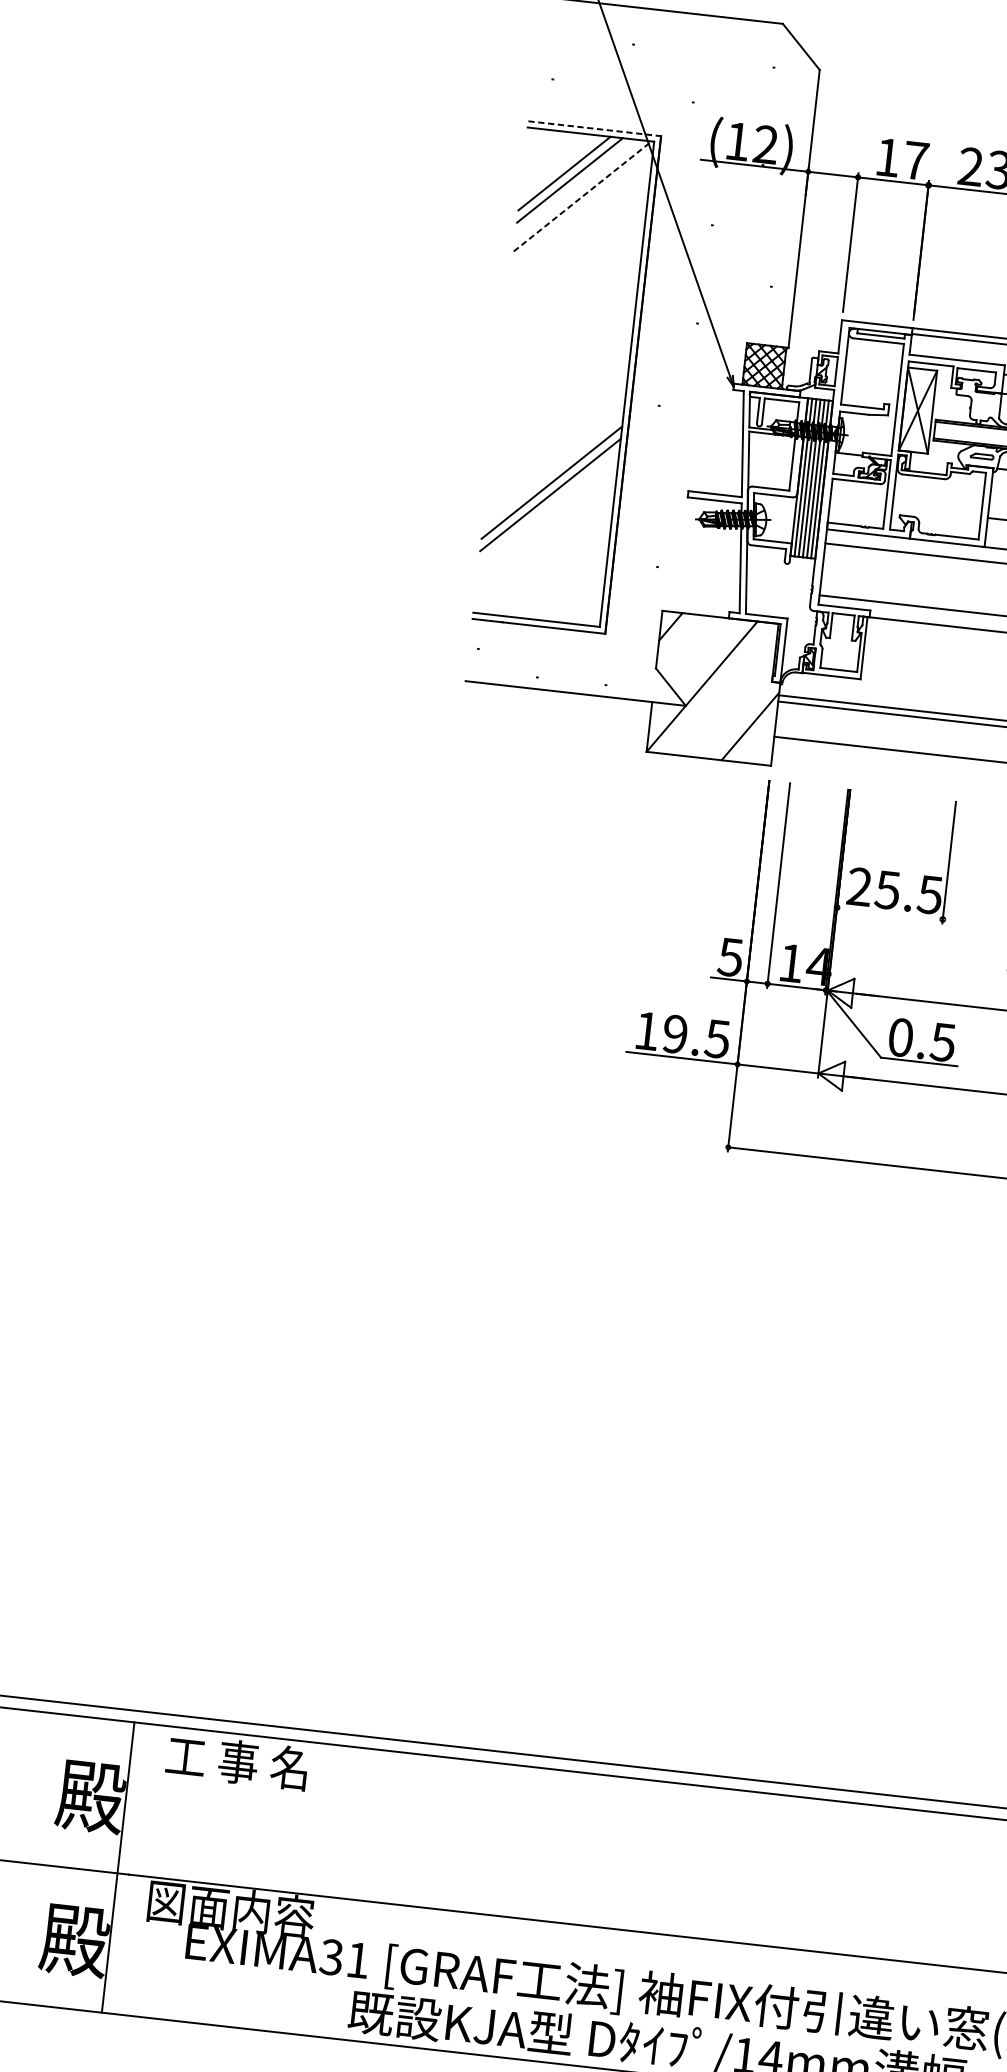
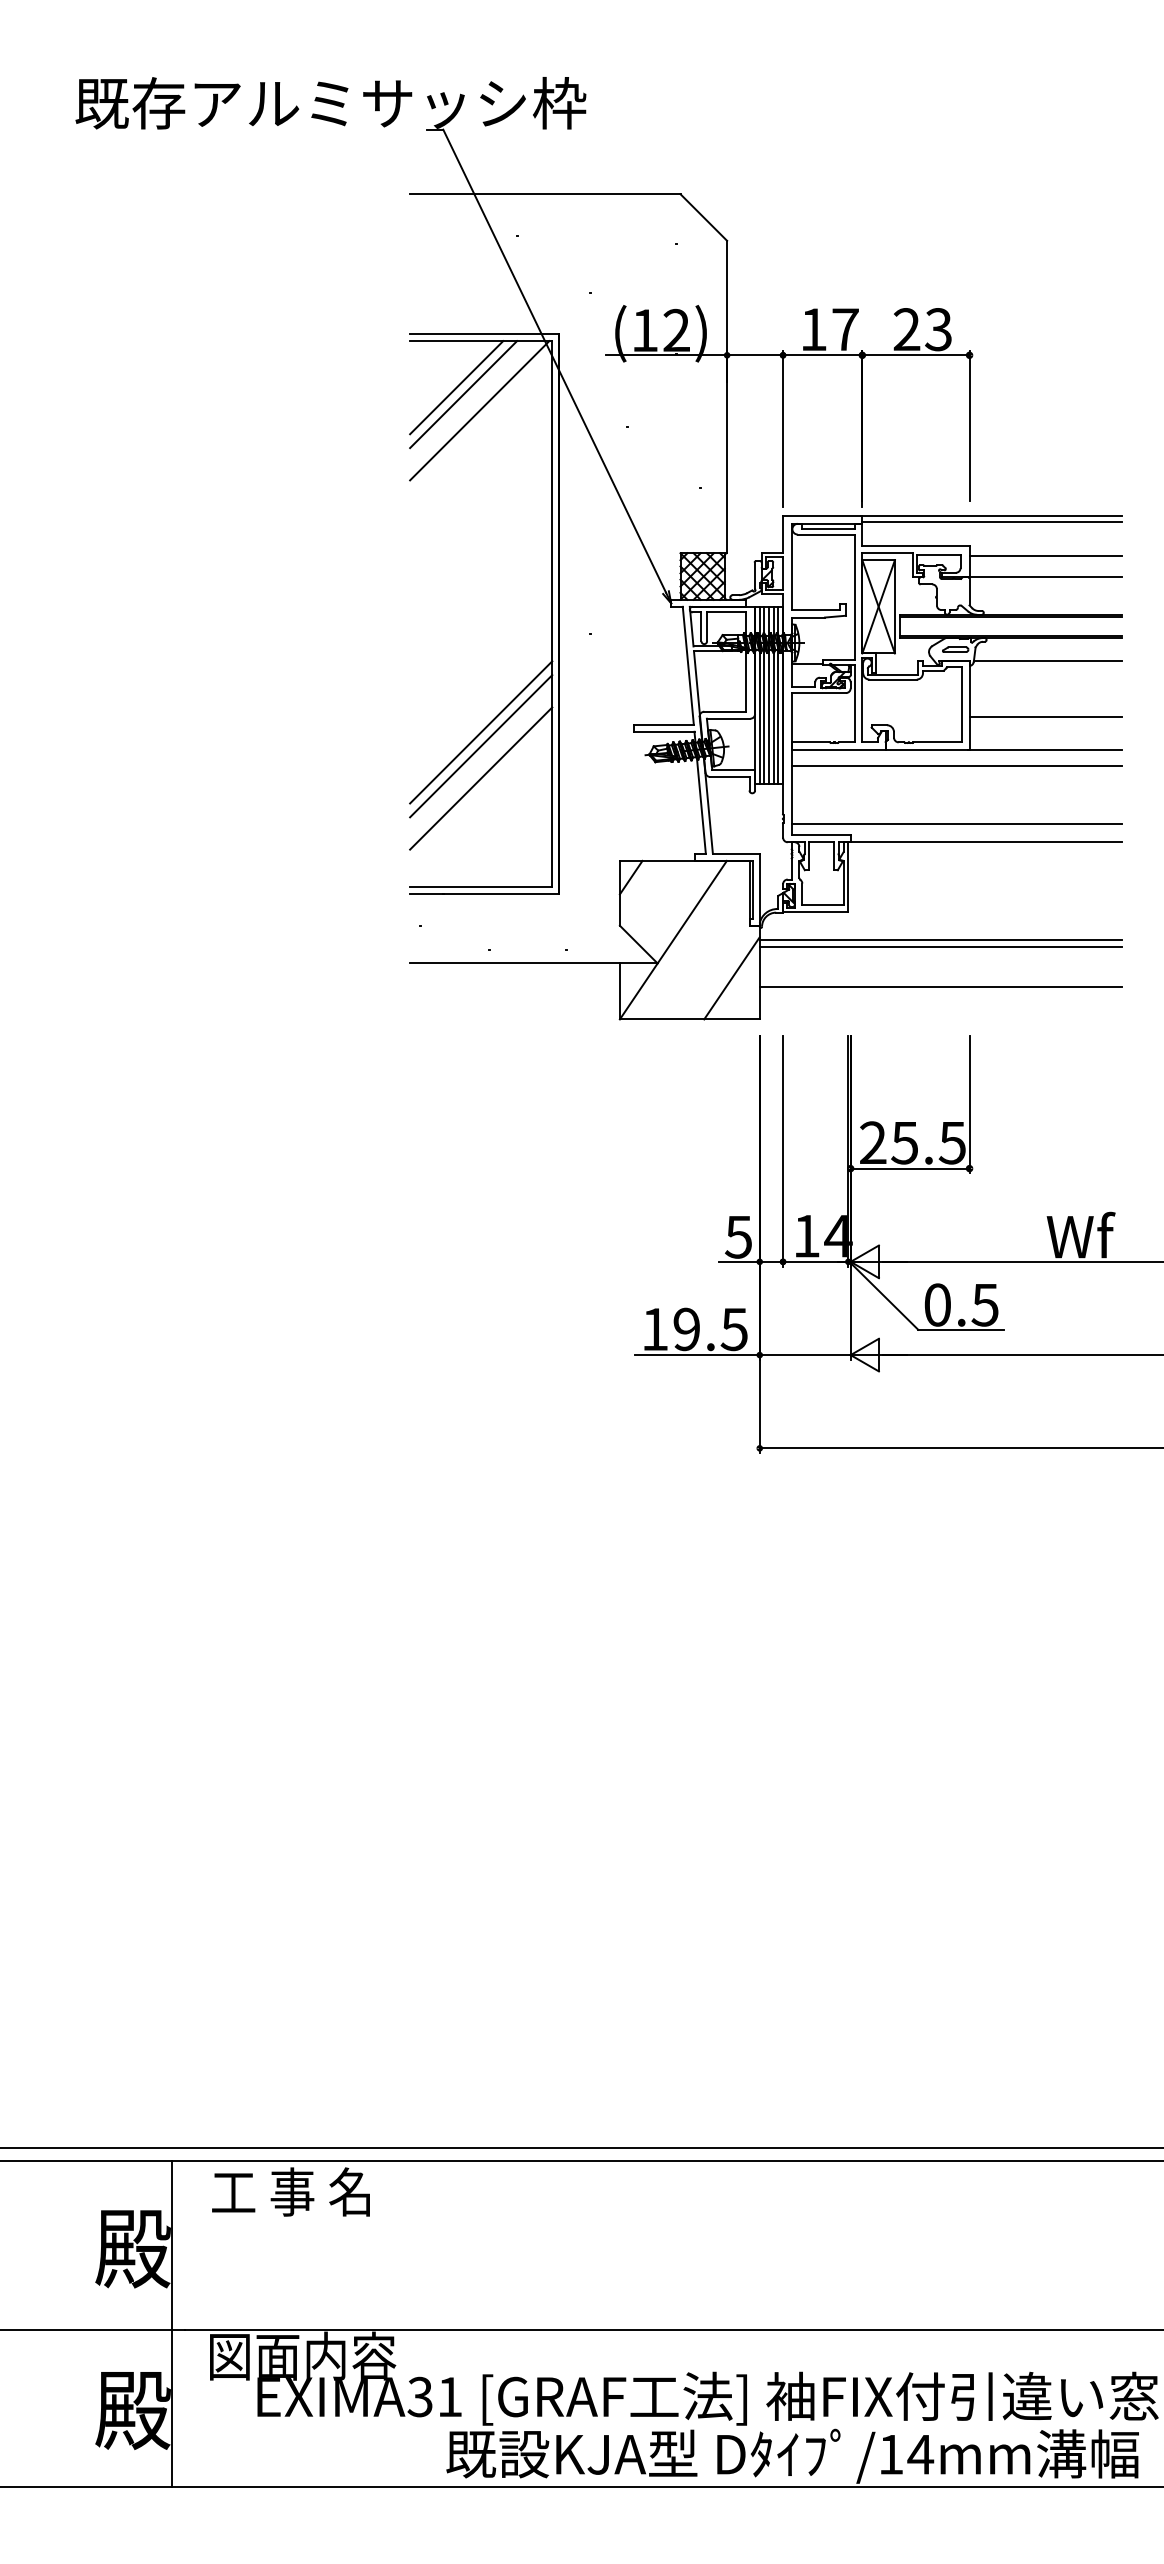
line: (594, 129) -> (484, 334), dashed -> solid
line: (582, 196) -> (479, 410), dashed -> solid
line: (547, 523) -> (481, 778), added
line: (889, 913) -> (909, 1168), added

